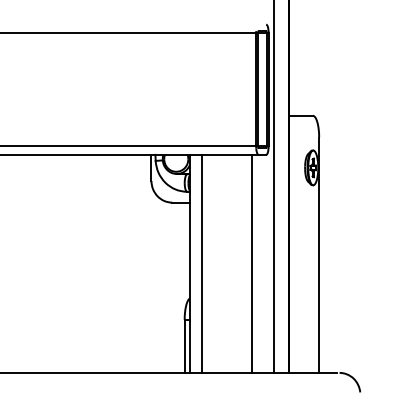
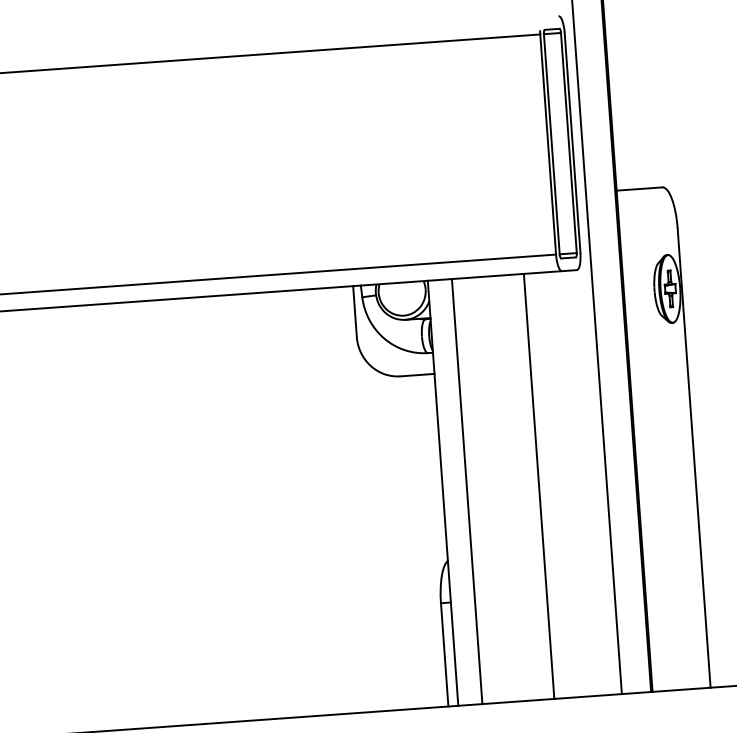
line: (252, 263) -> (539, 485), moved

